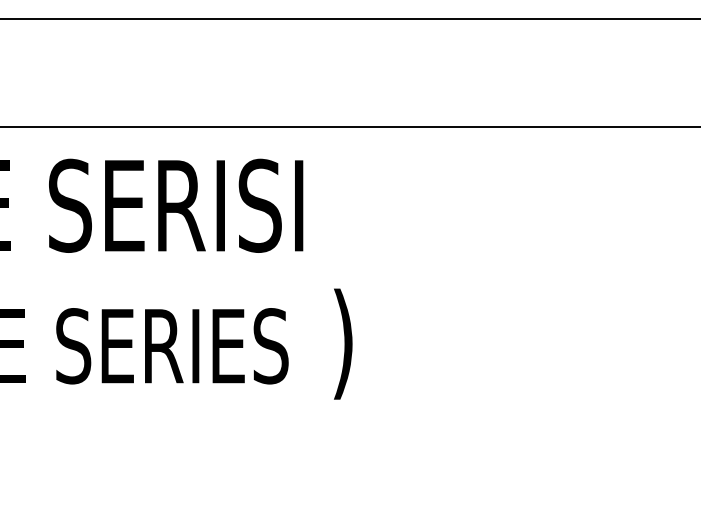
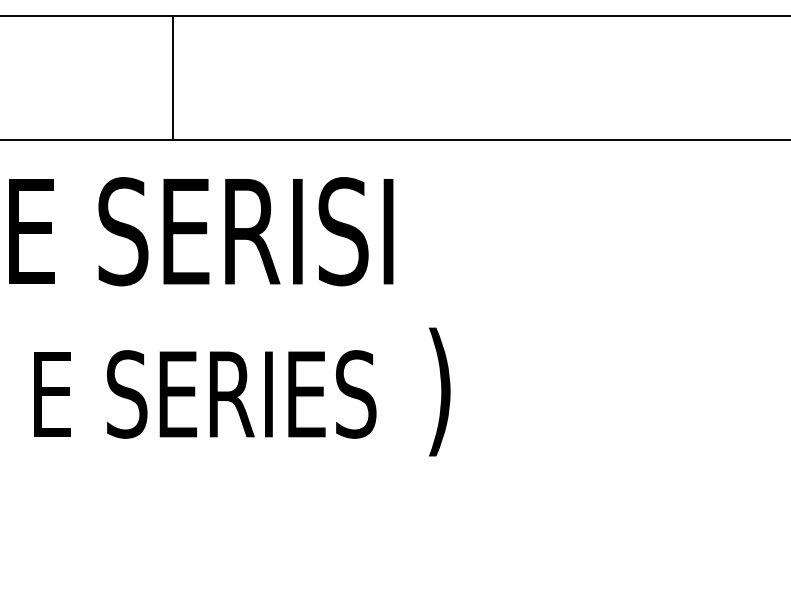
line: (113, 72) -> (173, 77), added

